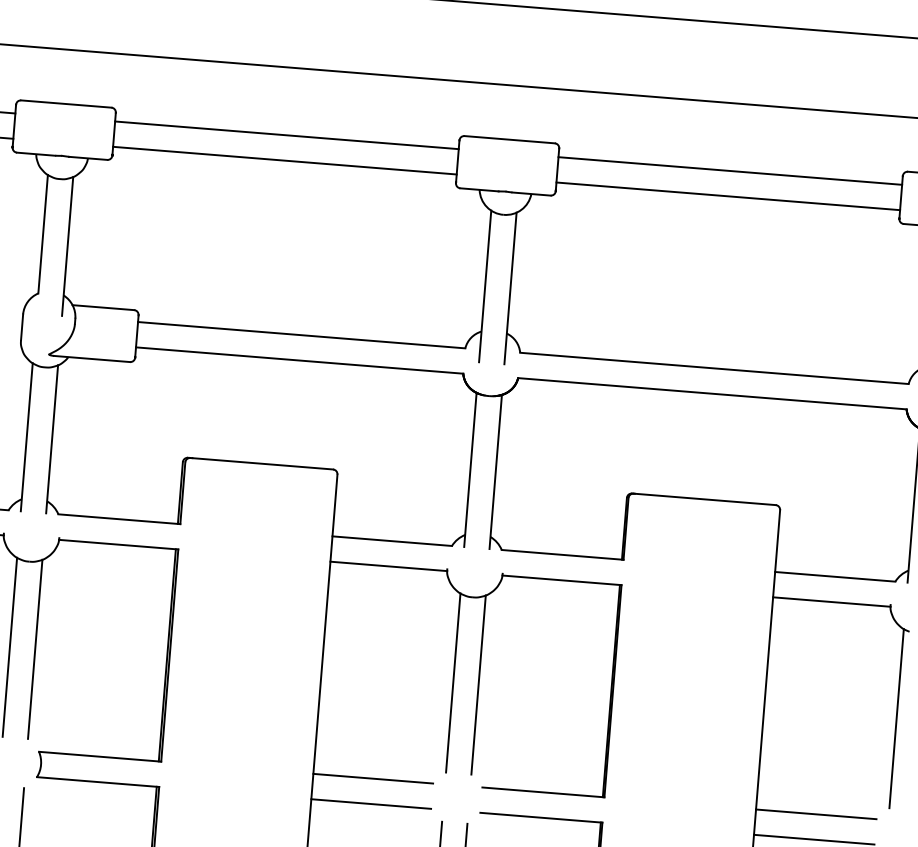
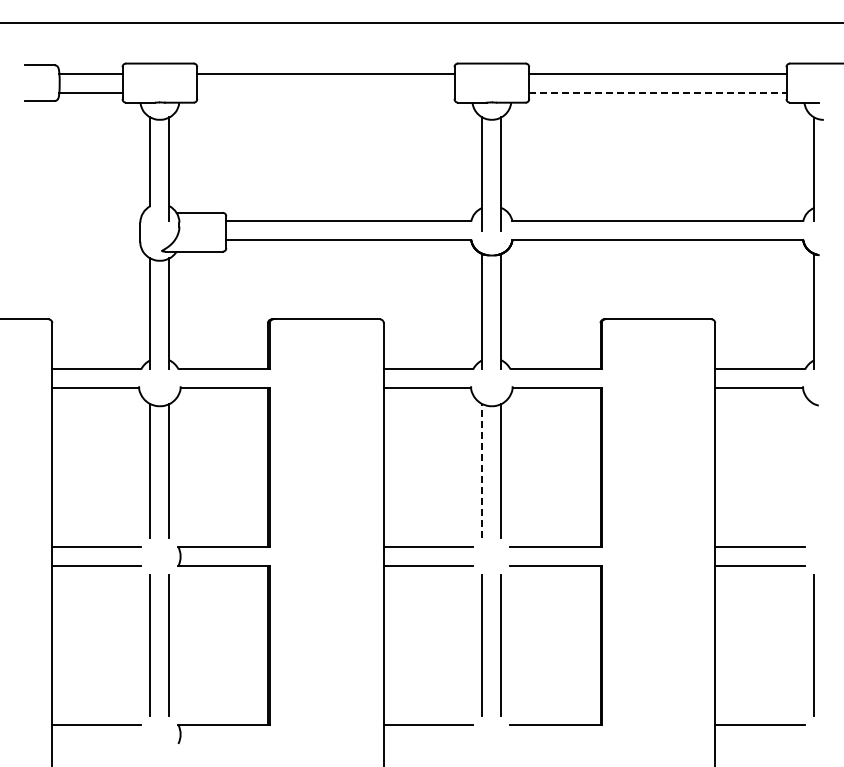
line: (284, 160) -> (325, 92), removed
line: (727, 196) -> (657, 92), solid -> dashed
line: (453, 682) -> (482, 470), solid -> dashed
line: (896, 719) -> (814, 471), removed

